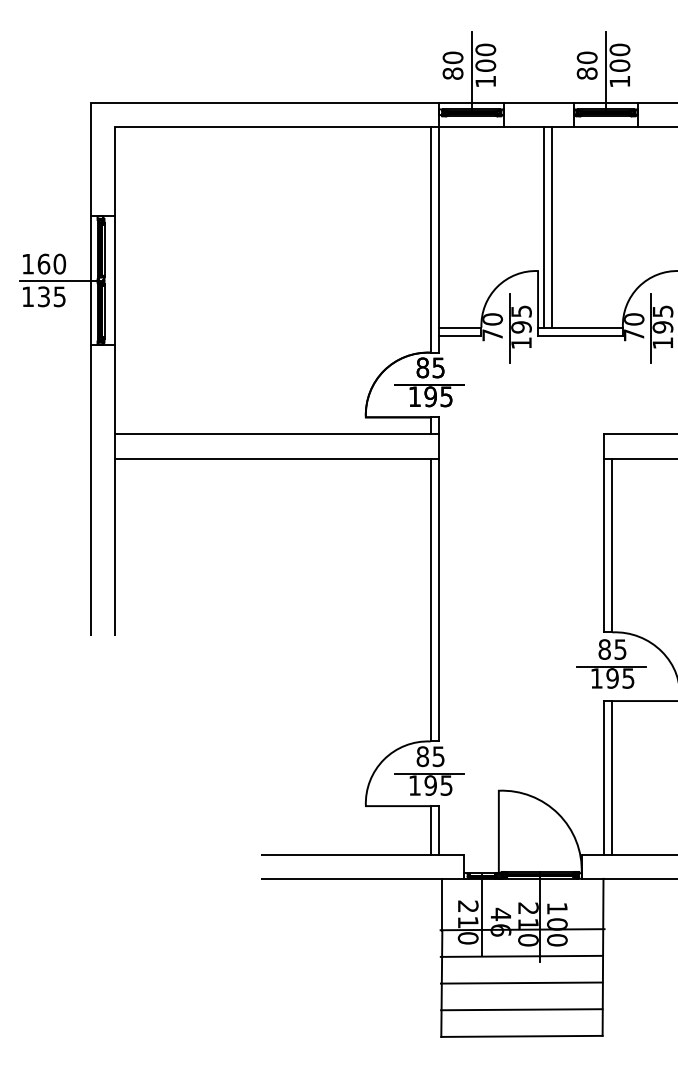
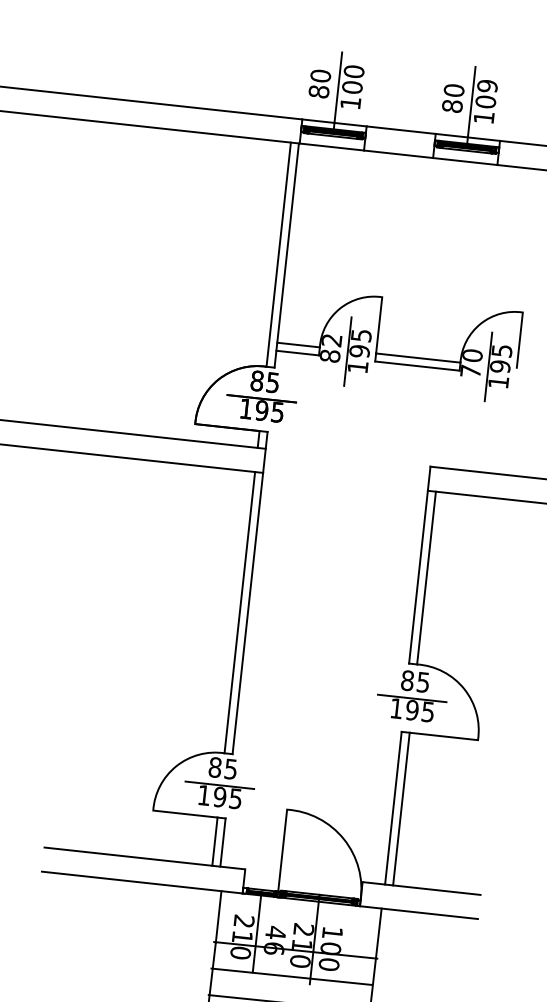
text: (619, 49) -> (487, 85), 100 -> 109
line: (543, 227) -> (392, 254), removed
line: (551, 227) -> (400, 255), removed
text: (492, 327) -> (330, 348), 70 -> 82

